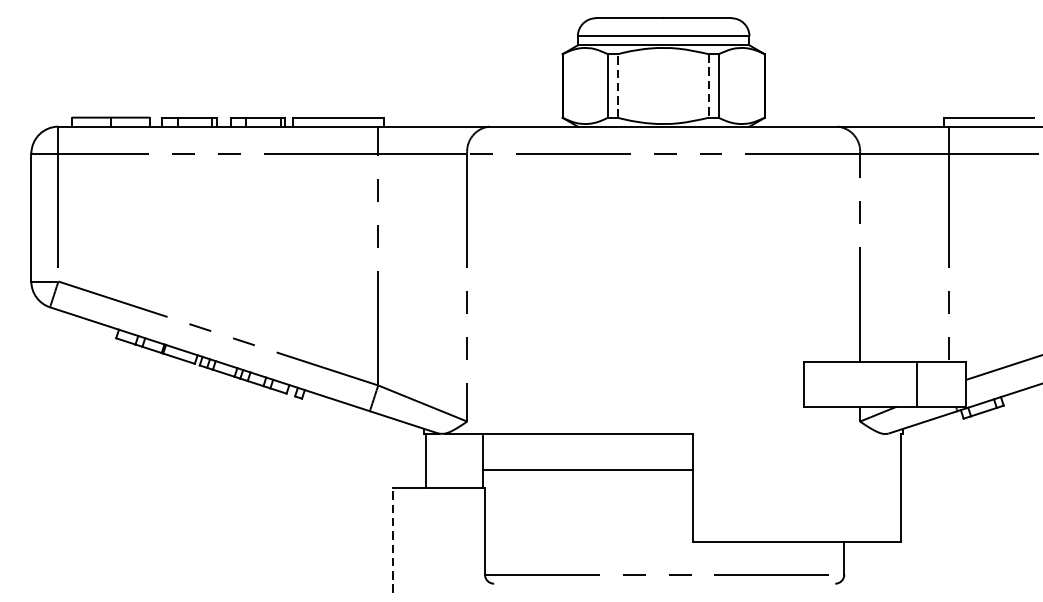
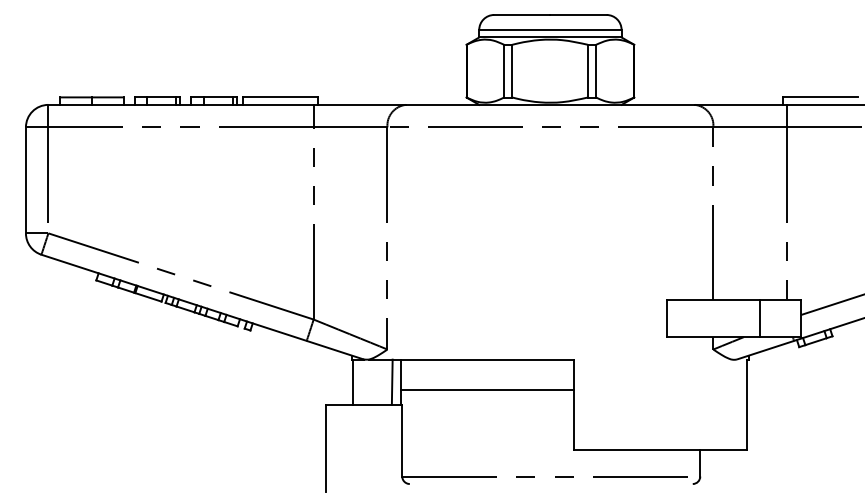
line: (617, 85) -> (512, 70), dashed -> solid
line: (708, 86) -> (587, 71), dashed -> solid
line: (472, 460) -> (391, 381), added
line: (392, 539) -> (325, 447), dashed -> solid

